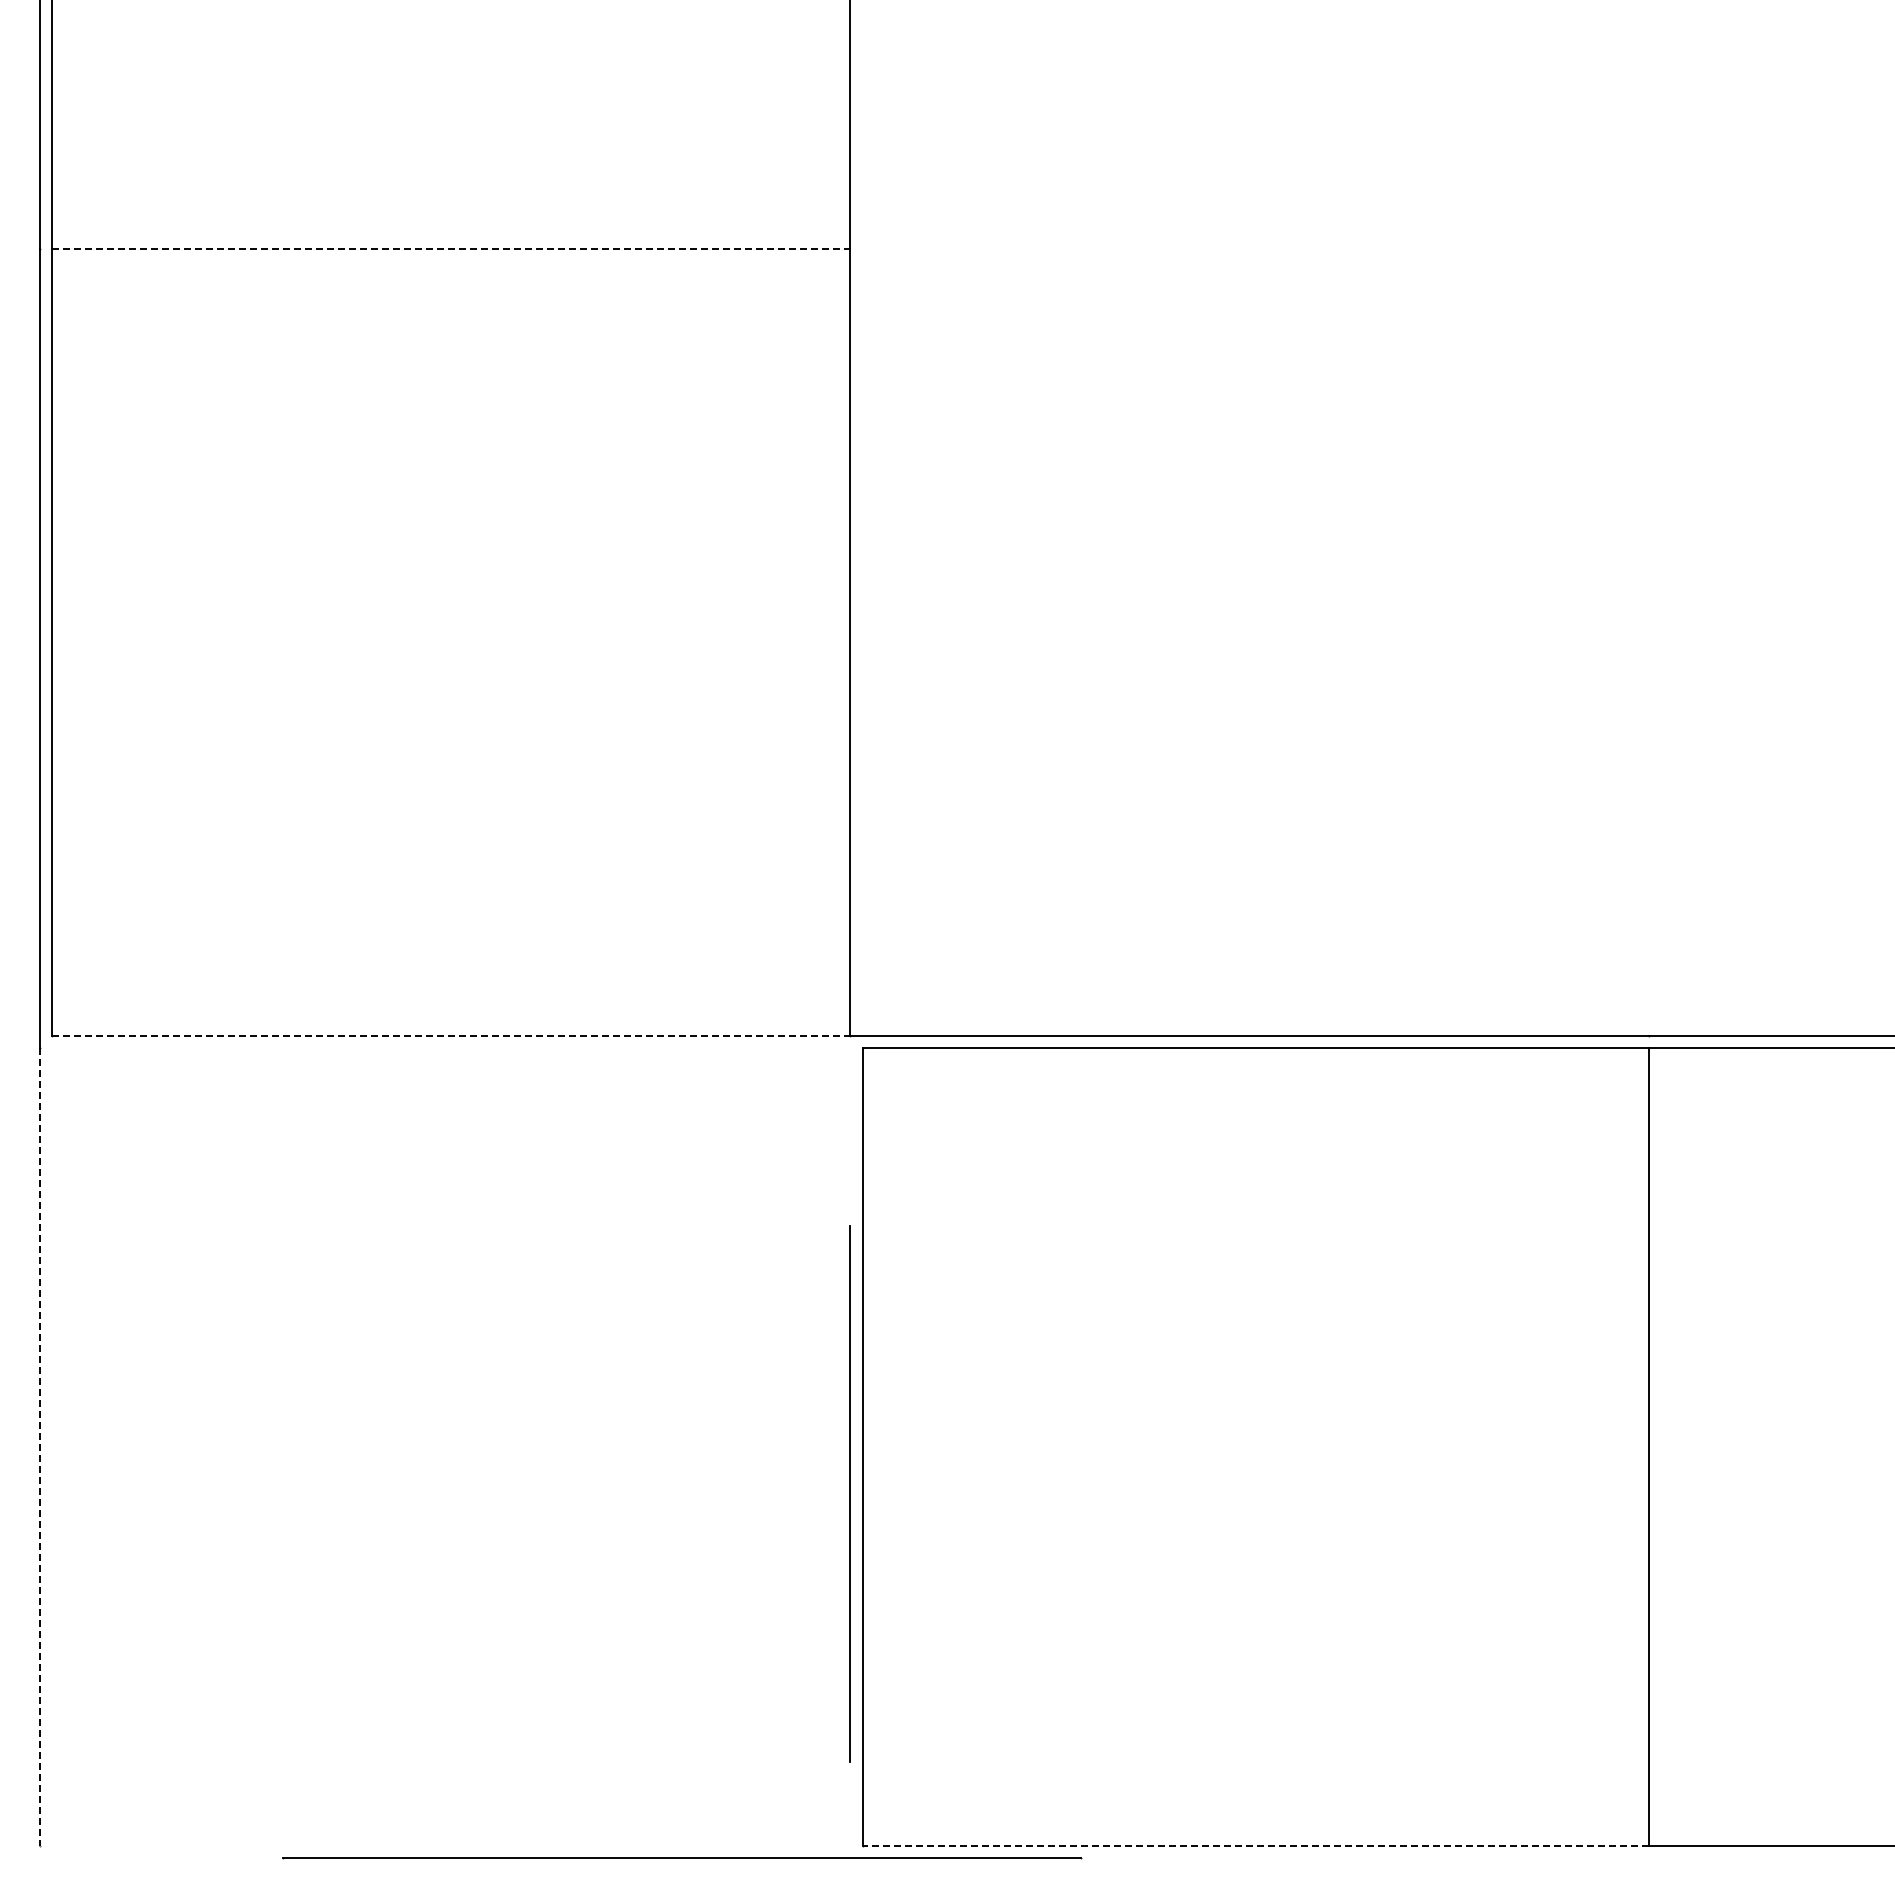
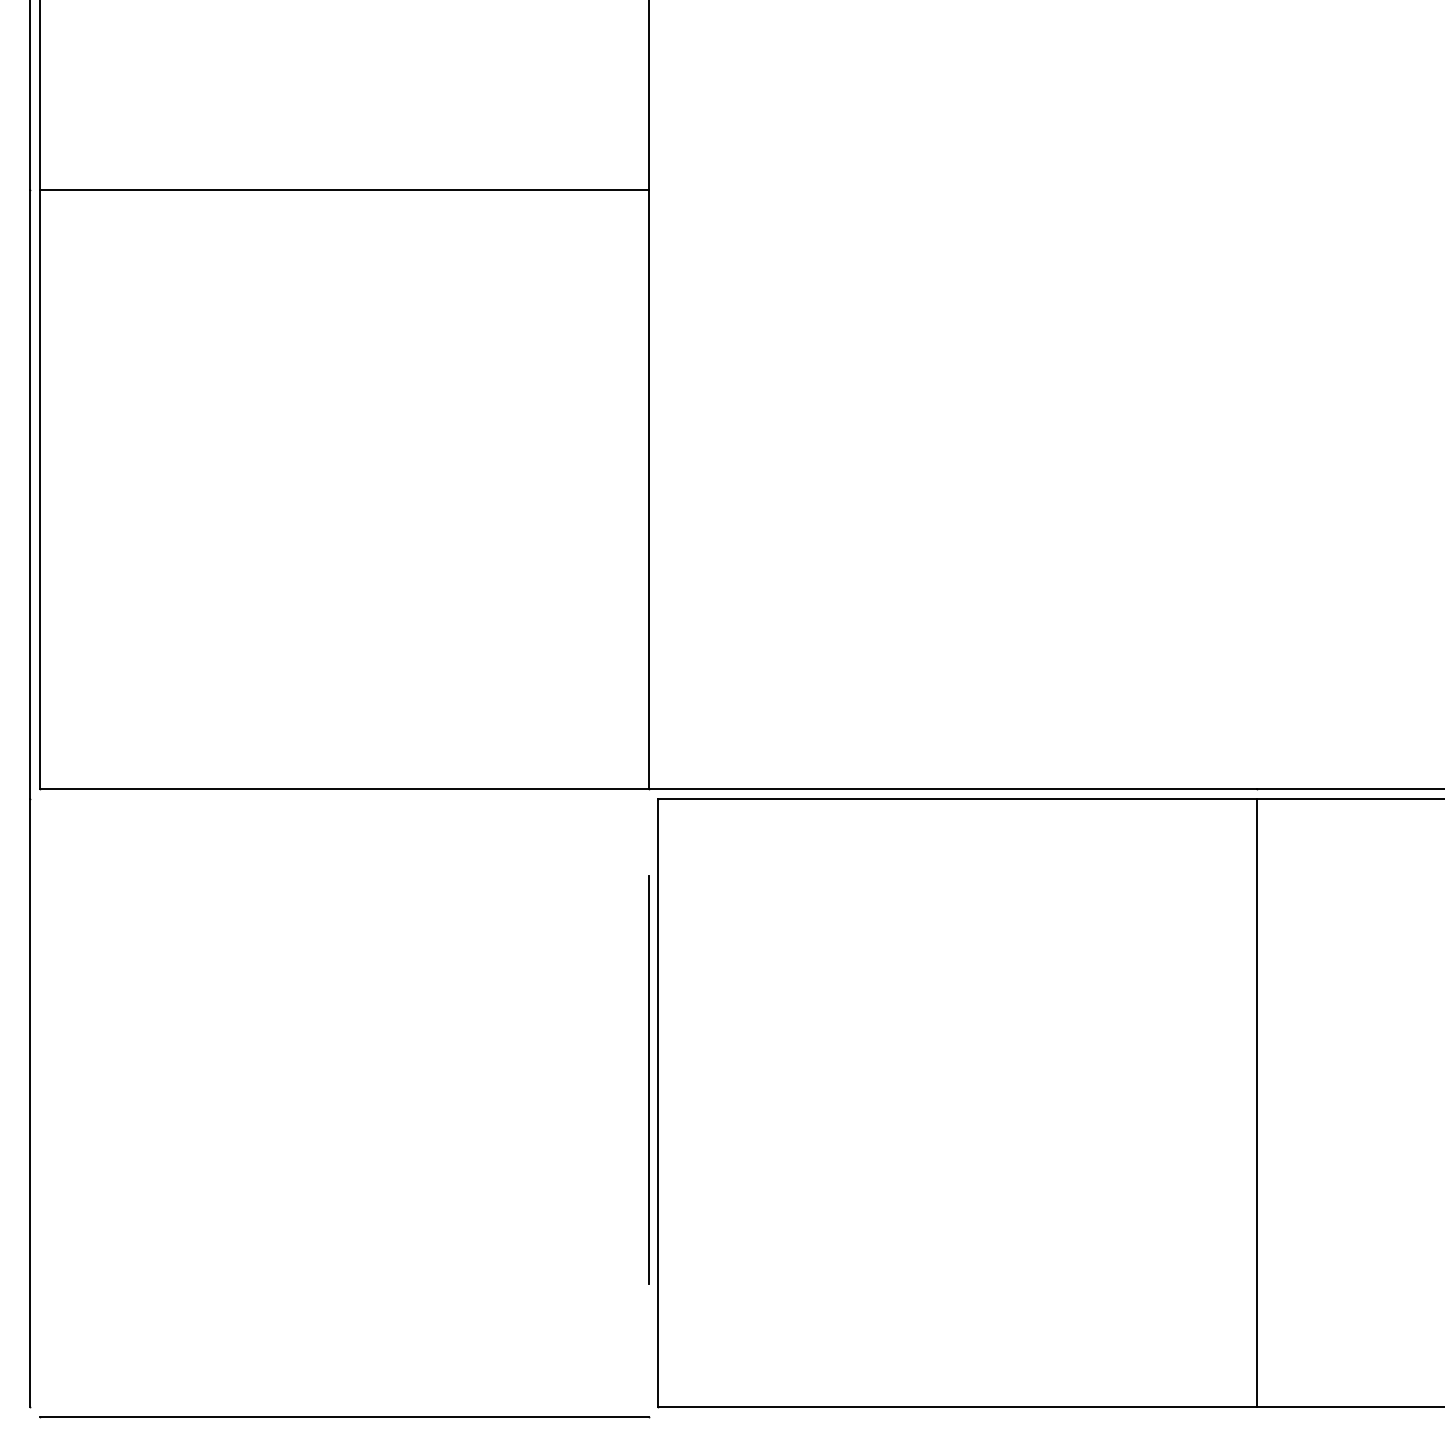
line: (451, 249) -> (344, 190), dashed -> solid
line: (451, 1035) -> (344, 789), dashed -> solid
line: (39, 1447) -> (30, 1103), dashed -> solid
line: (849, 1493) -> (647, 1079), moved
line: (1255, 1846) -> (957, 1407), dashed -> solid
line: (682, 1858) -> (344, 1416), moved

